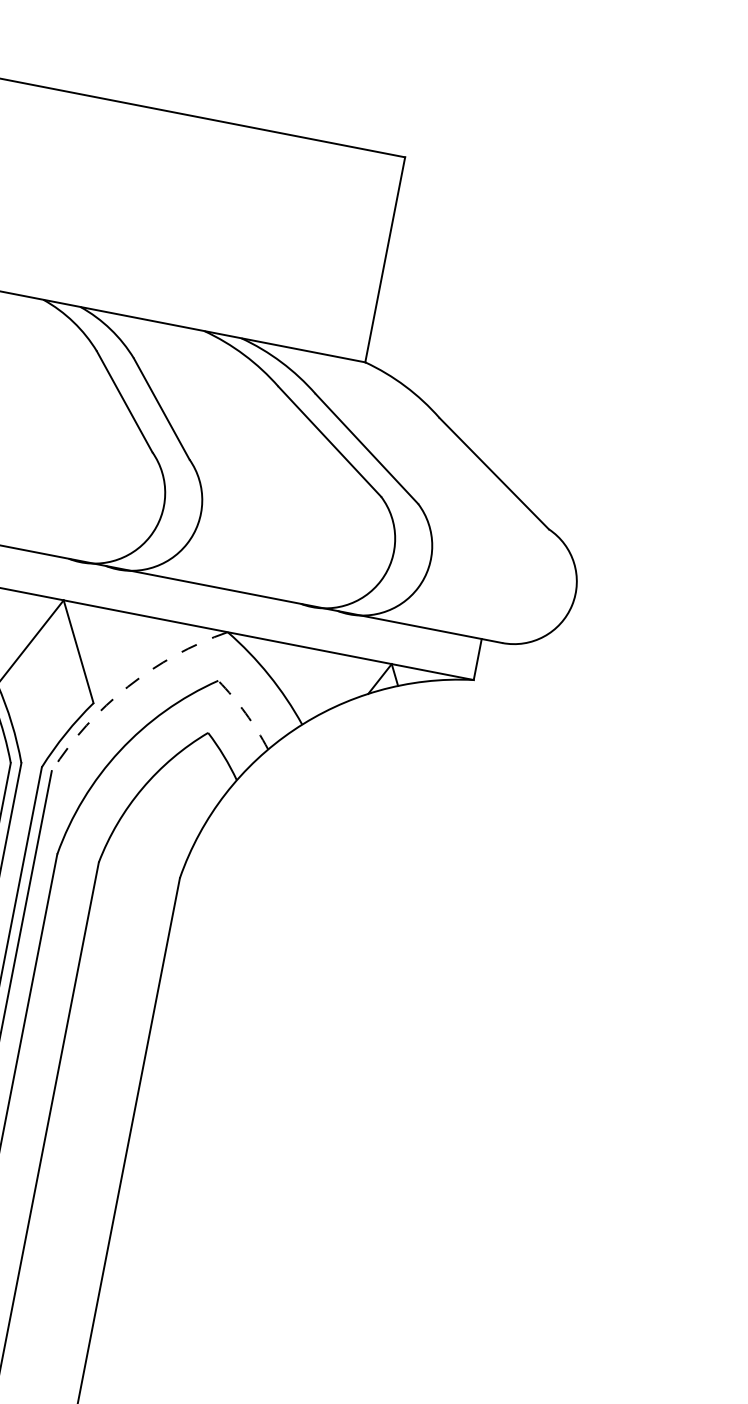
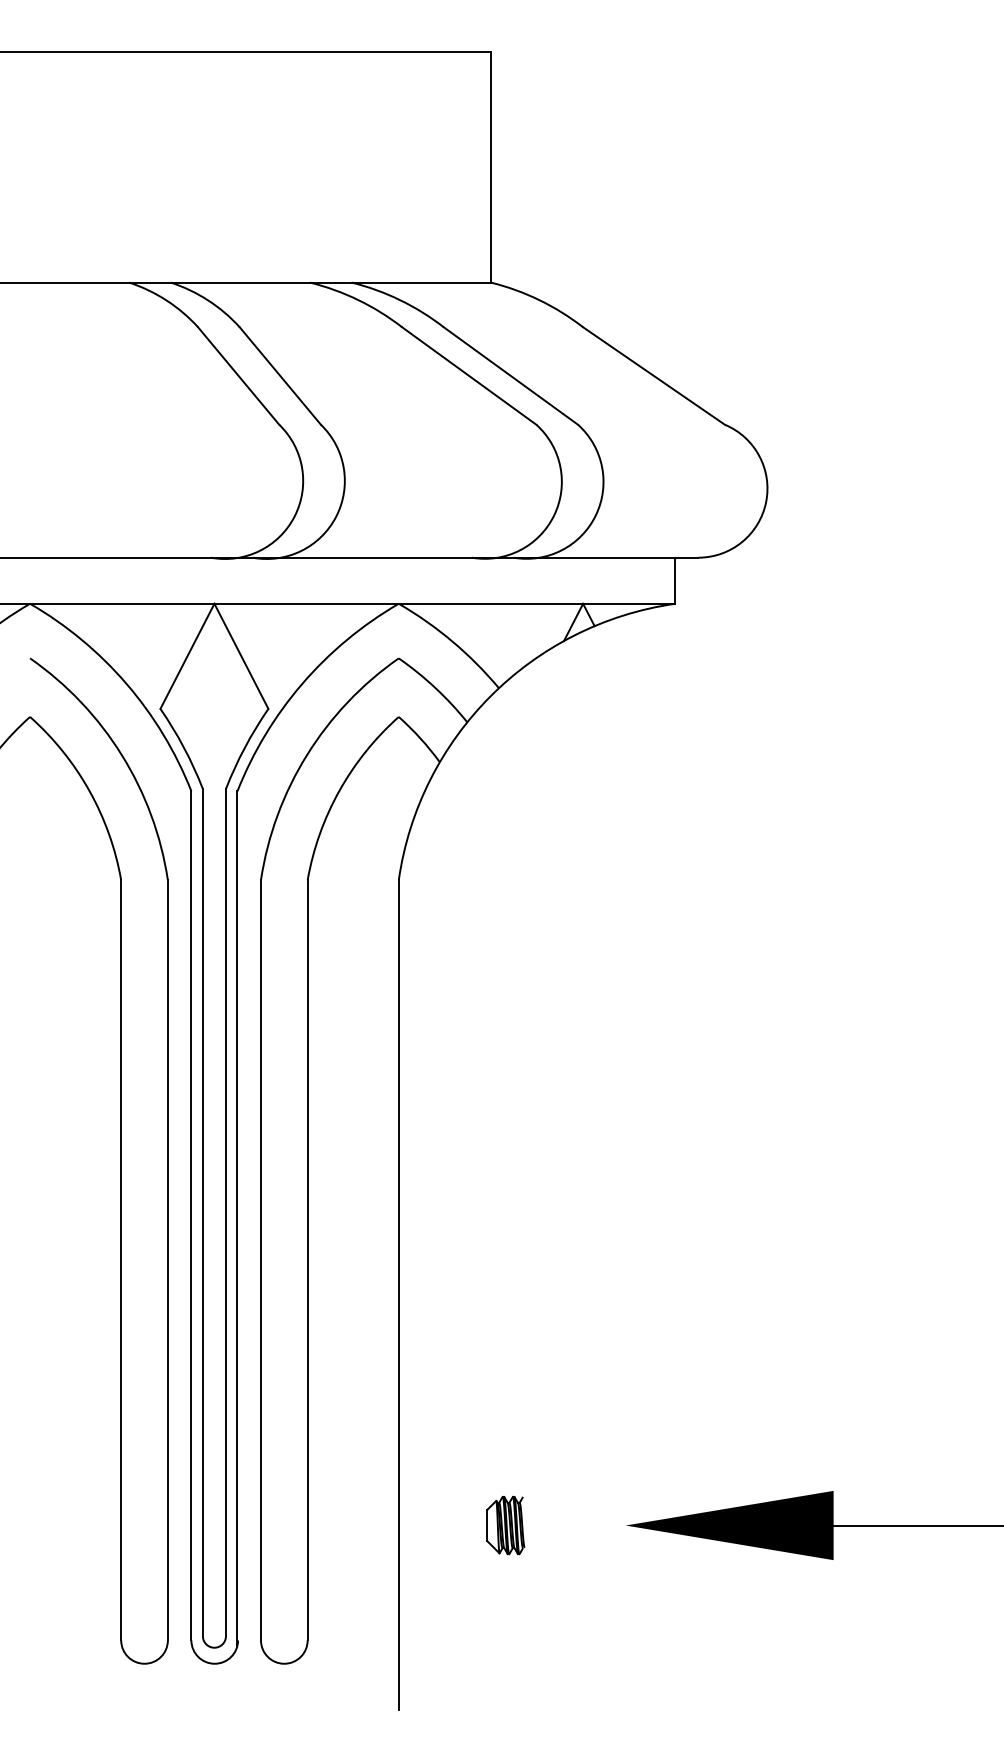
arc: (128, 686) -> (302, 683), dashed -> solid
arc: (245, 713) -> (435, 687), dashed -> solid

